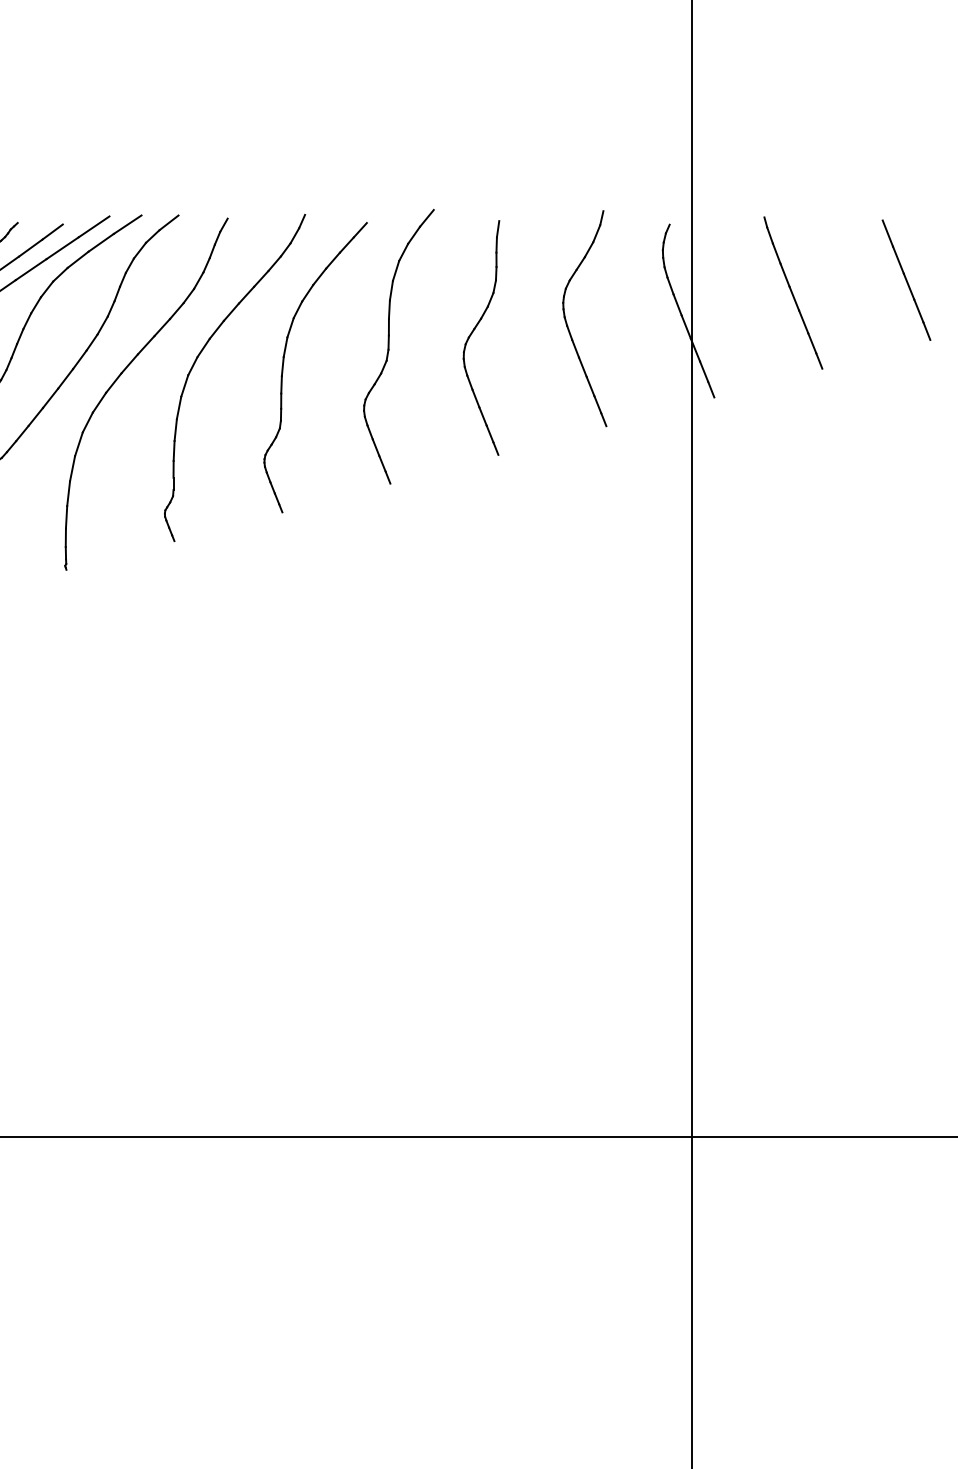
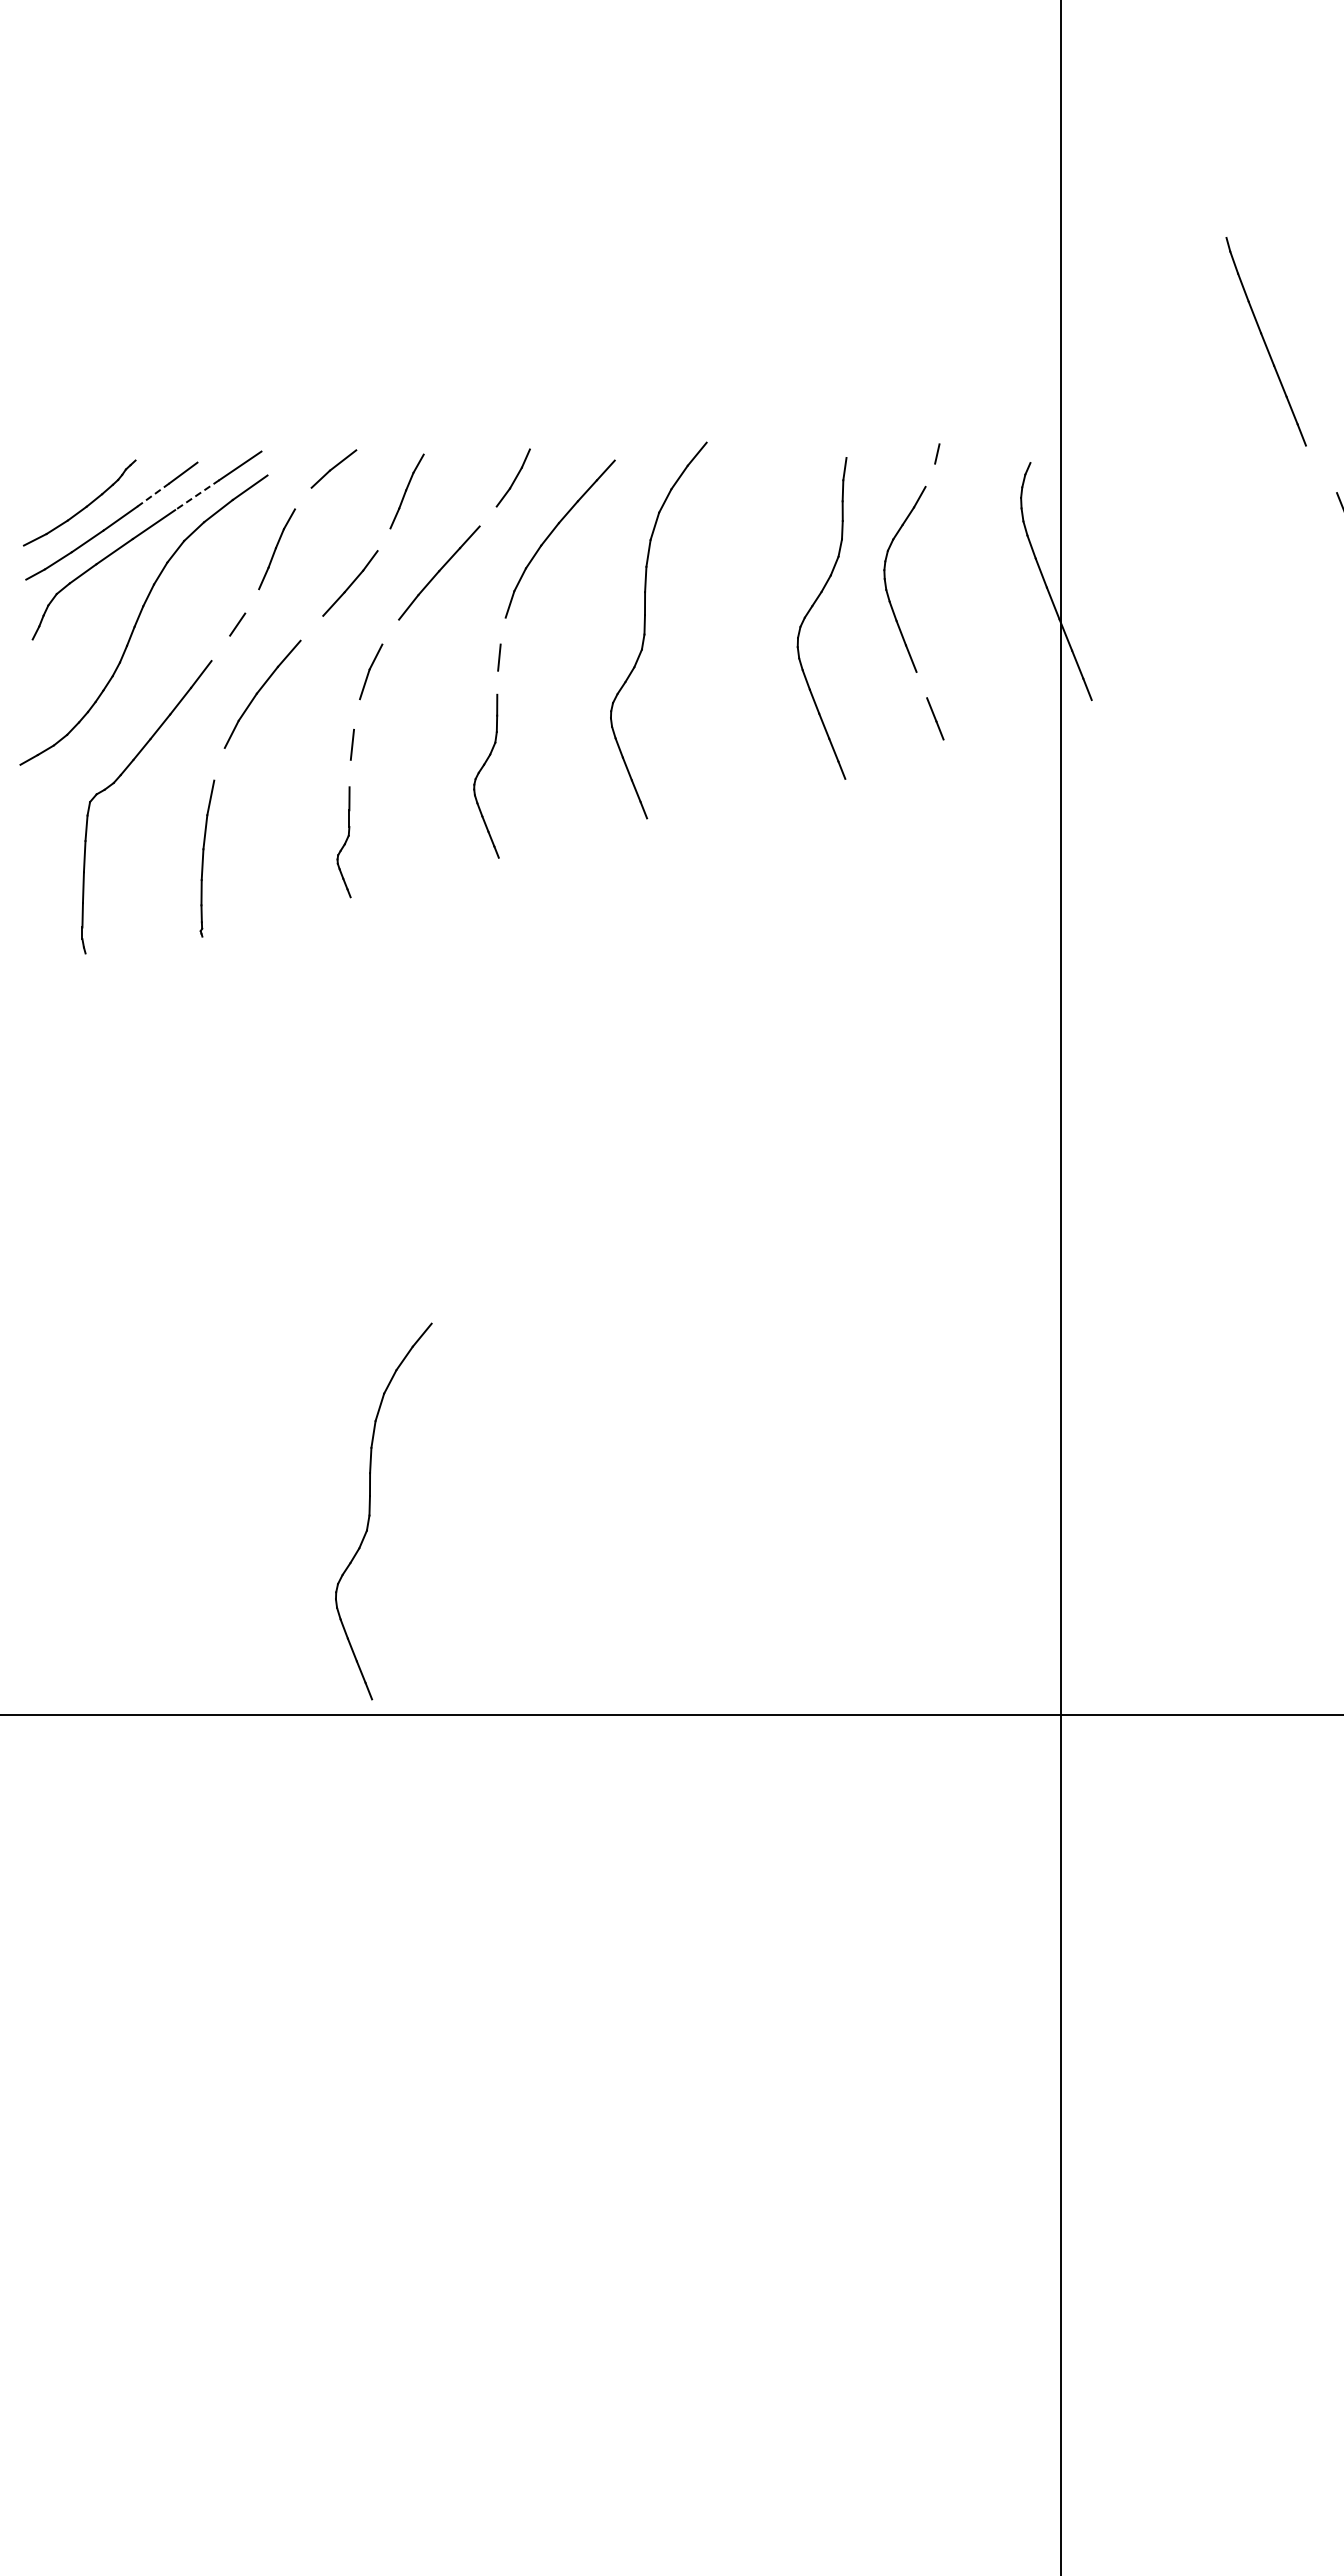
line: (127, 224) -> (286, 462), removed
line: (596, 233) -> (930, 474), removed
line: (887, 233) -> (1329, 475), removed
line: (30, 248) -> (153, 495), solid -> dashed
line: (62, 248) -> (197, 495), solid -> dashed
line: (140, 250) -> (303, 498), removed
line: (274, 263) -> (487, 516), removed
line: (198, 280) -> (383, 539), removed
part: (792, 292) -> (1265, 341), moved
line: (102, 325) -> (252, 601), removed
part: (472, 333) -> (809, 612), moved
line: (145, 344) -> (311, 627), removed
line: (285, 346) -> (502, 630), removed
line: (203, 347) -> (390, 631), removed
line: (79, 359) -> (220, 648), removed
line: (281, 384) -> (497, 682), removed
line: (590, 386) -> (921, 684), removed
line: (179, 407) -> (357, 714), removed
line: (78, 443) -> (219, 763), removed
line: (173, 450) -> (349, 773), removed
part: (188, 988) -> (370, 1511), added

